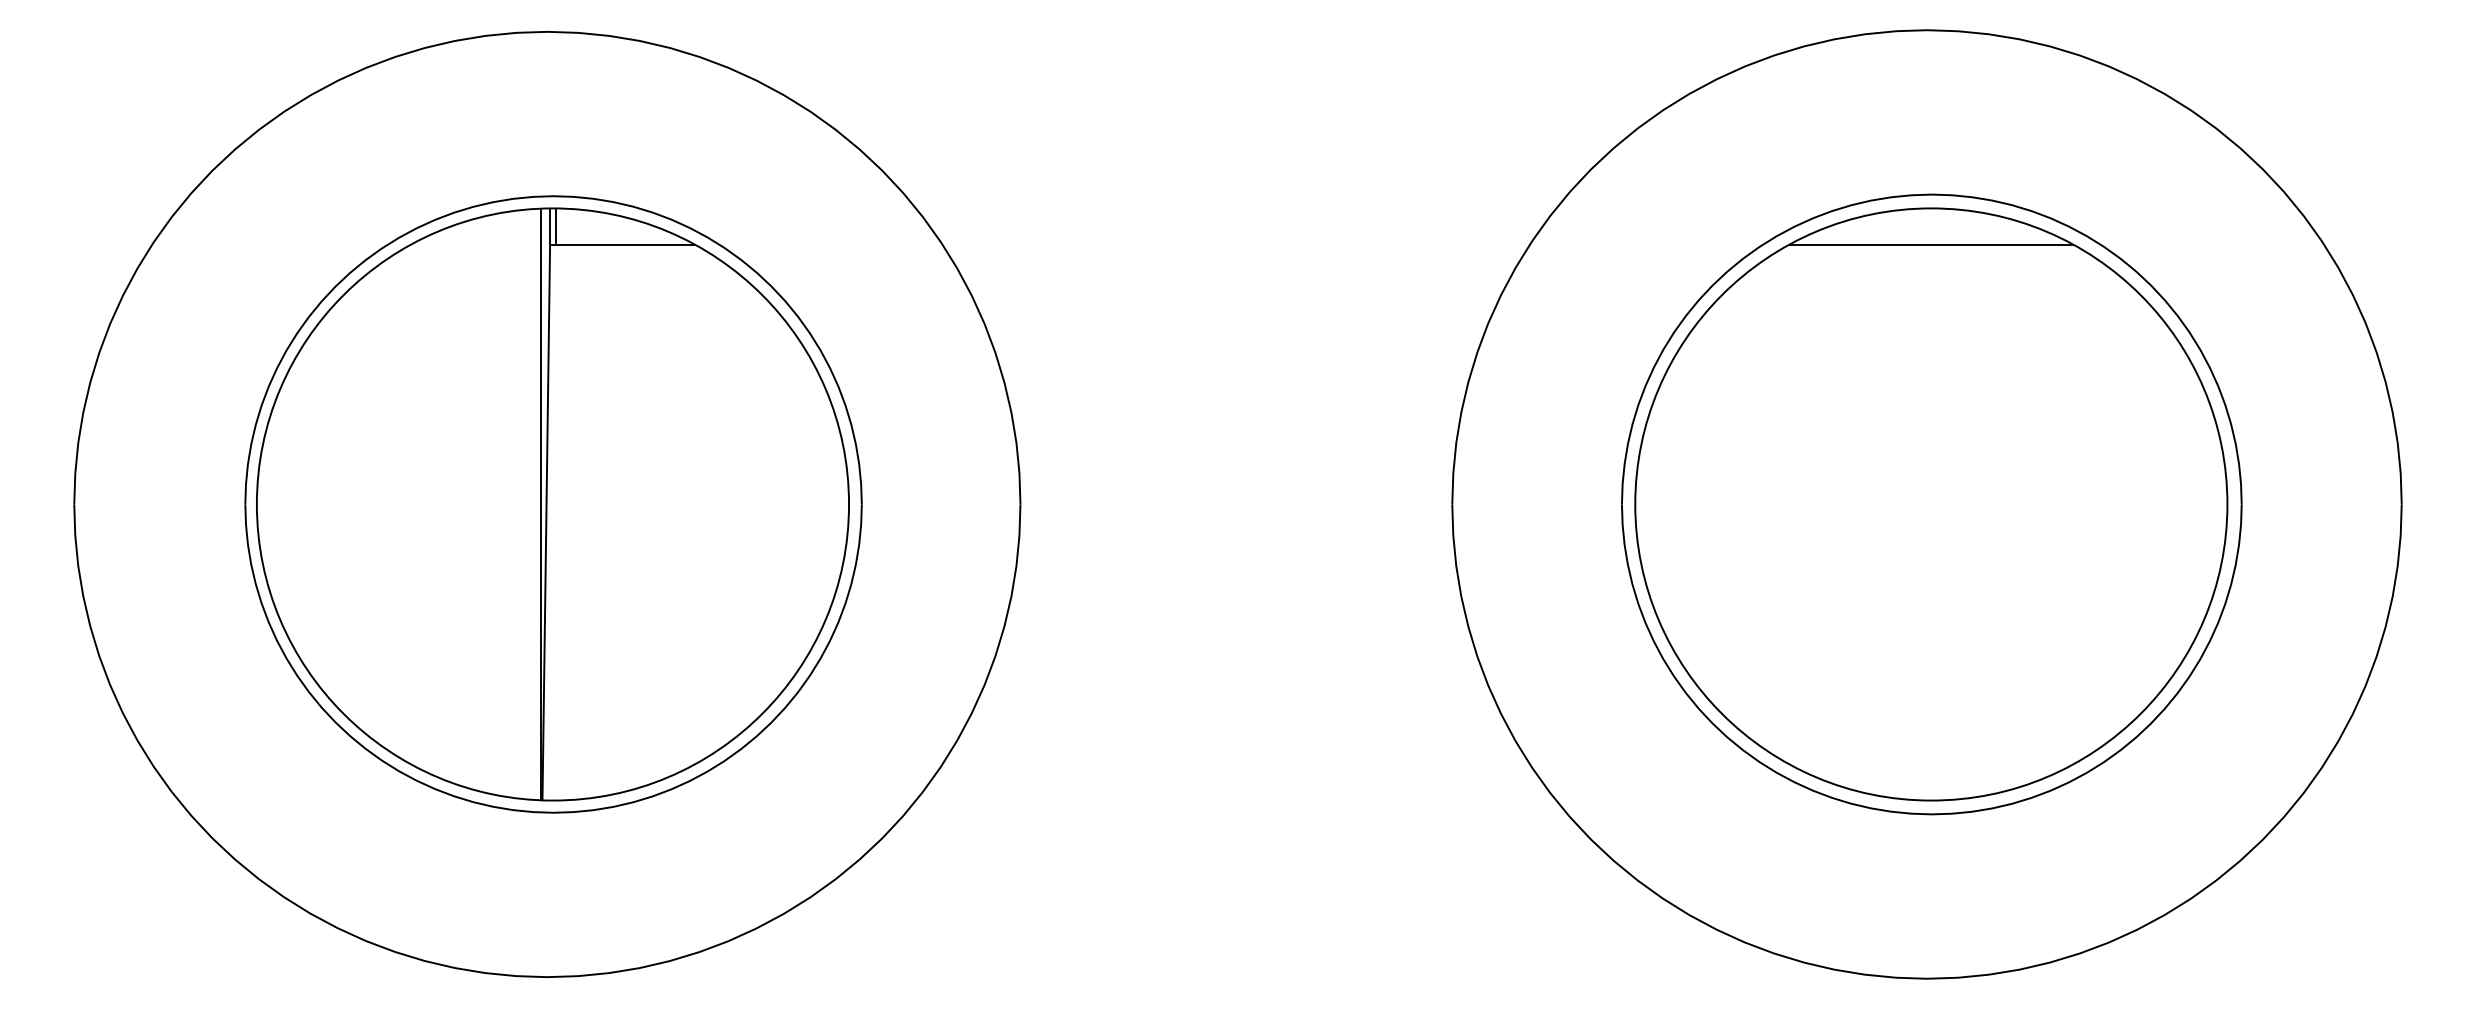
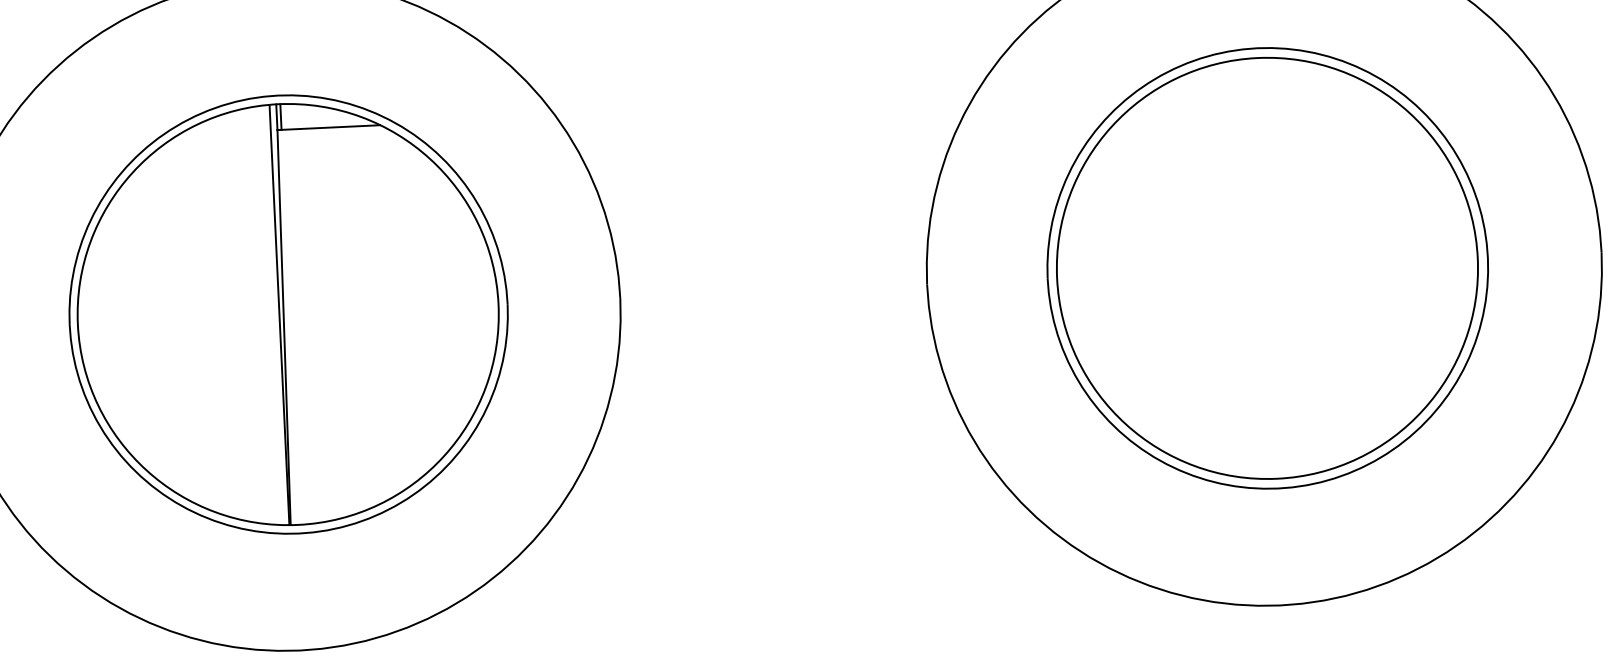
line: (1930, 244) -> (1258, 83), removed

